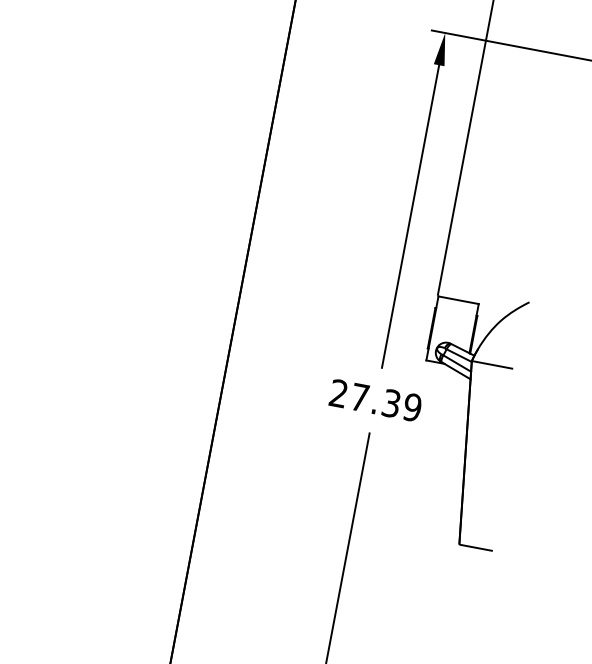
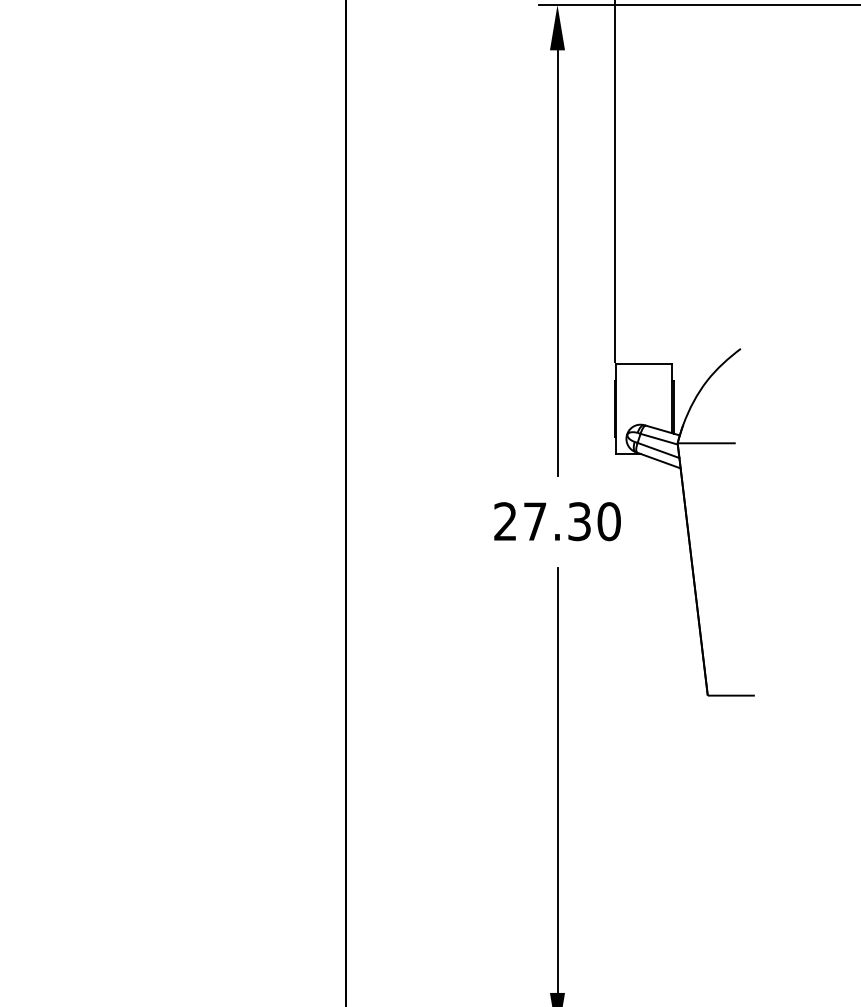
text: (412, 407) -> (608, 521), 27.39 -> 27.30

